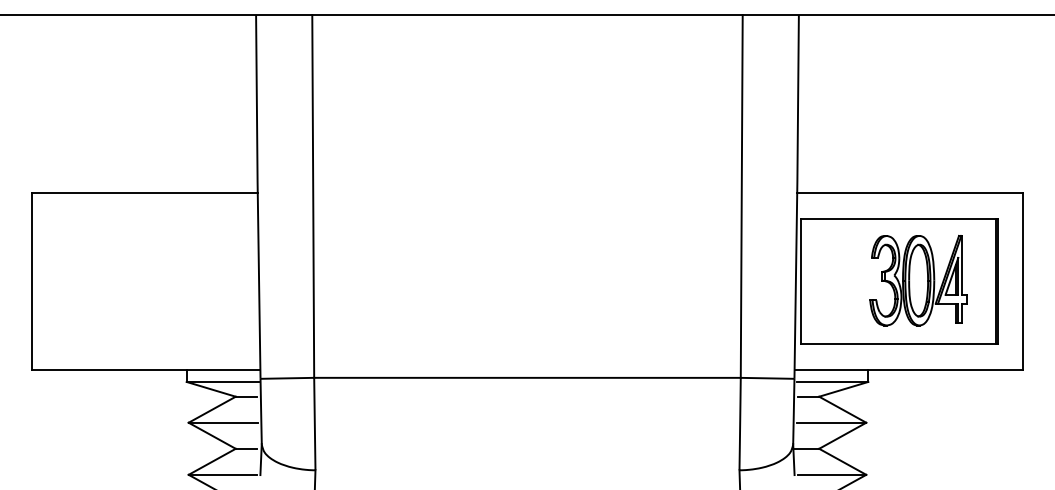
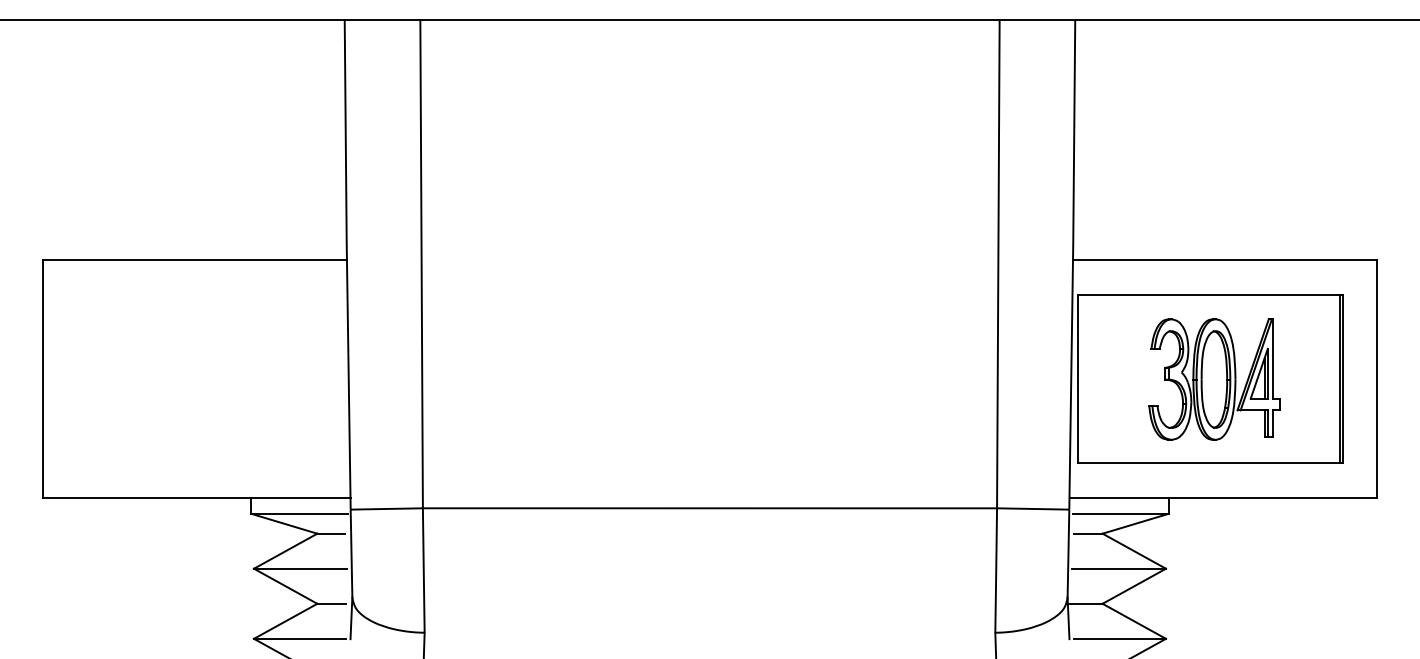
part: (918, 280) -> (1214, 379), moved

